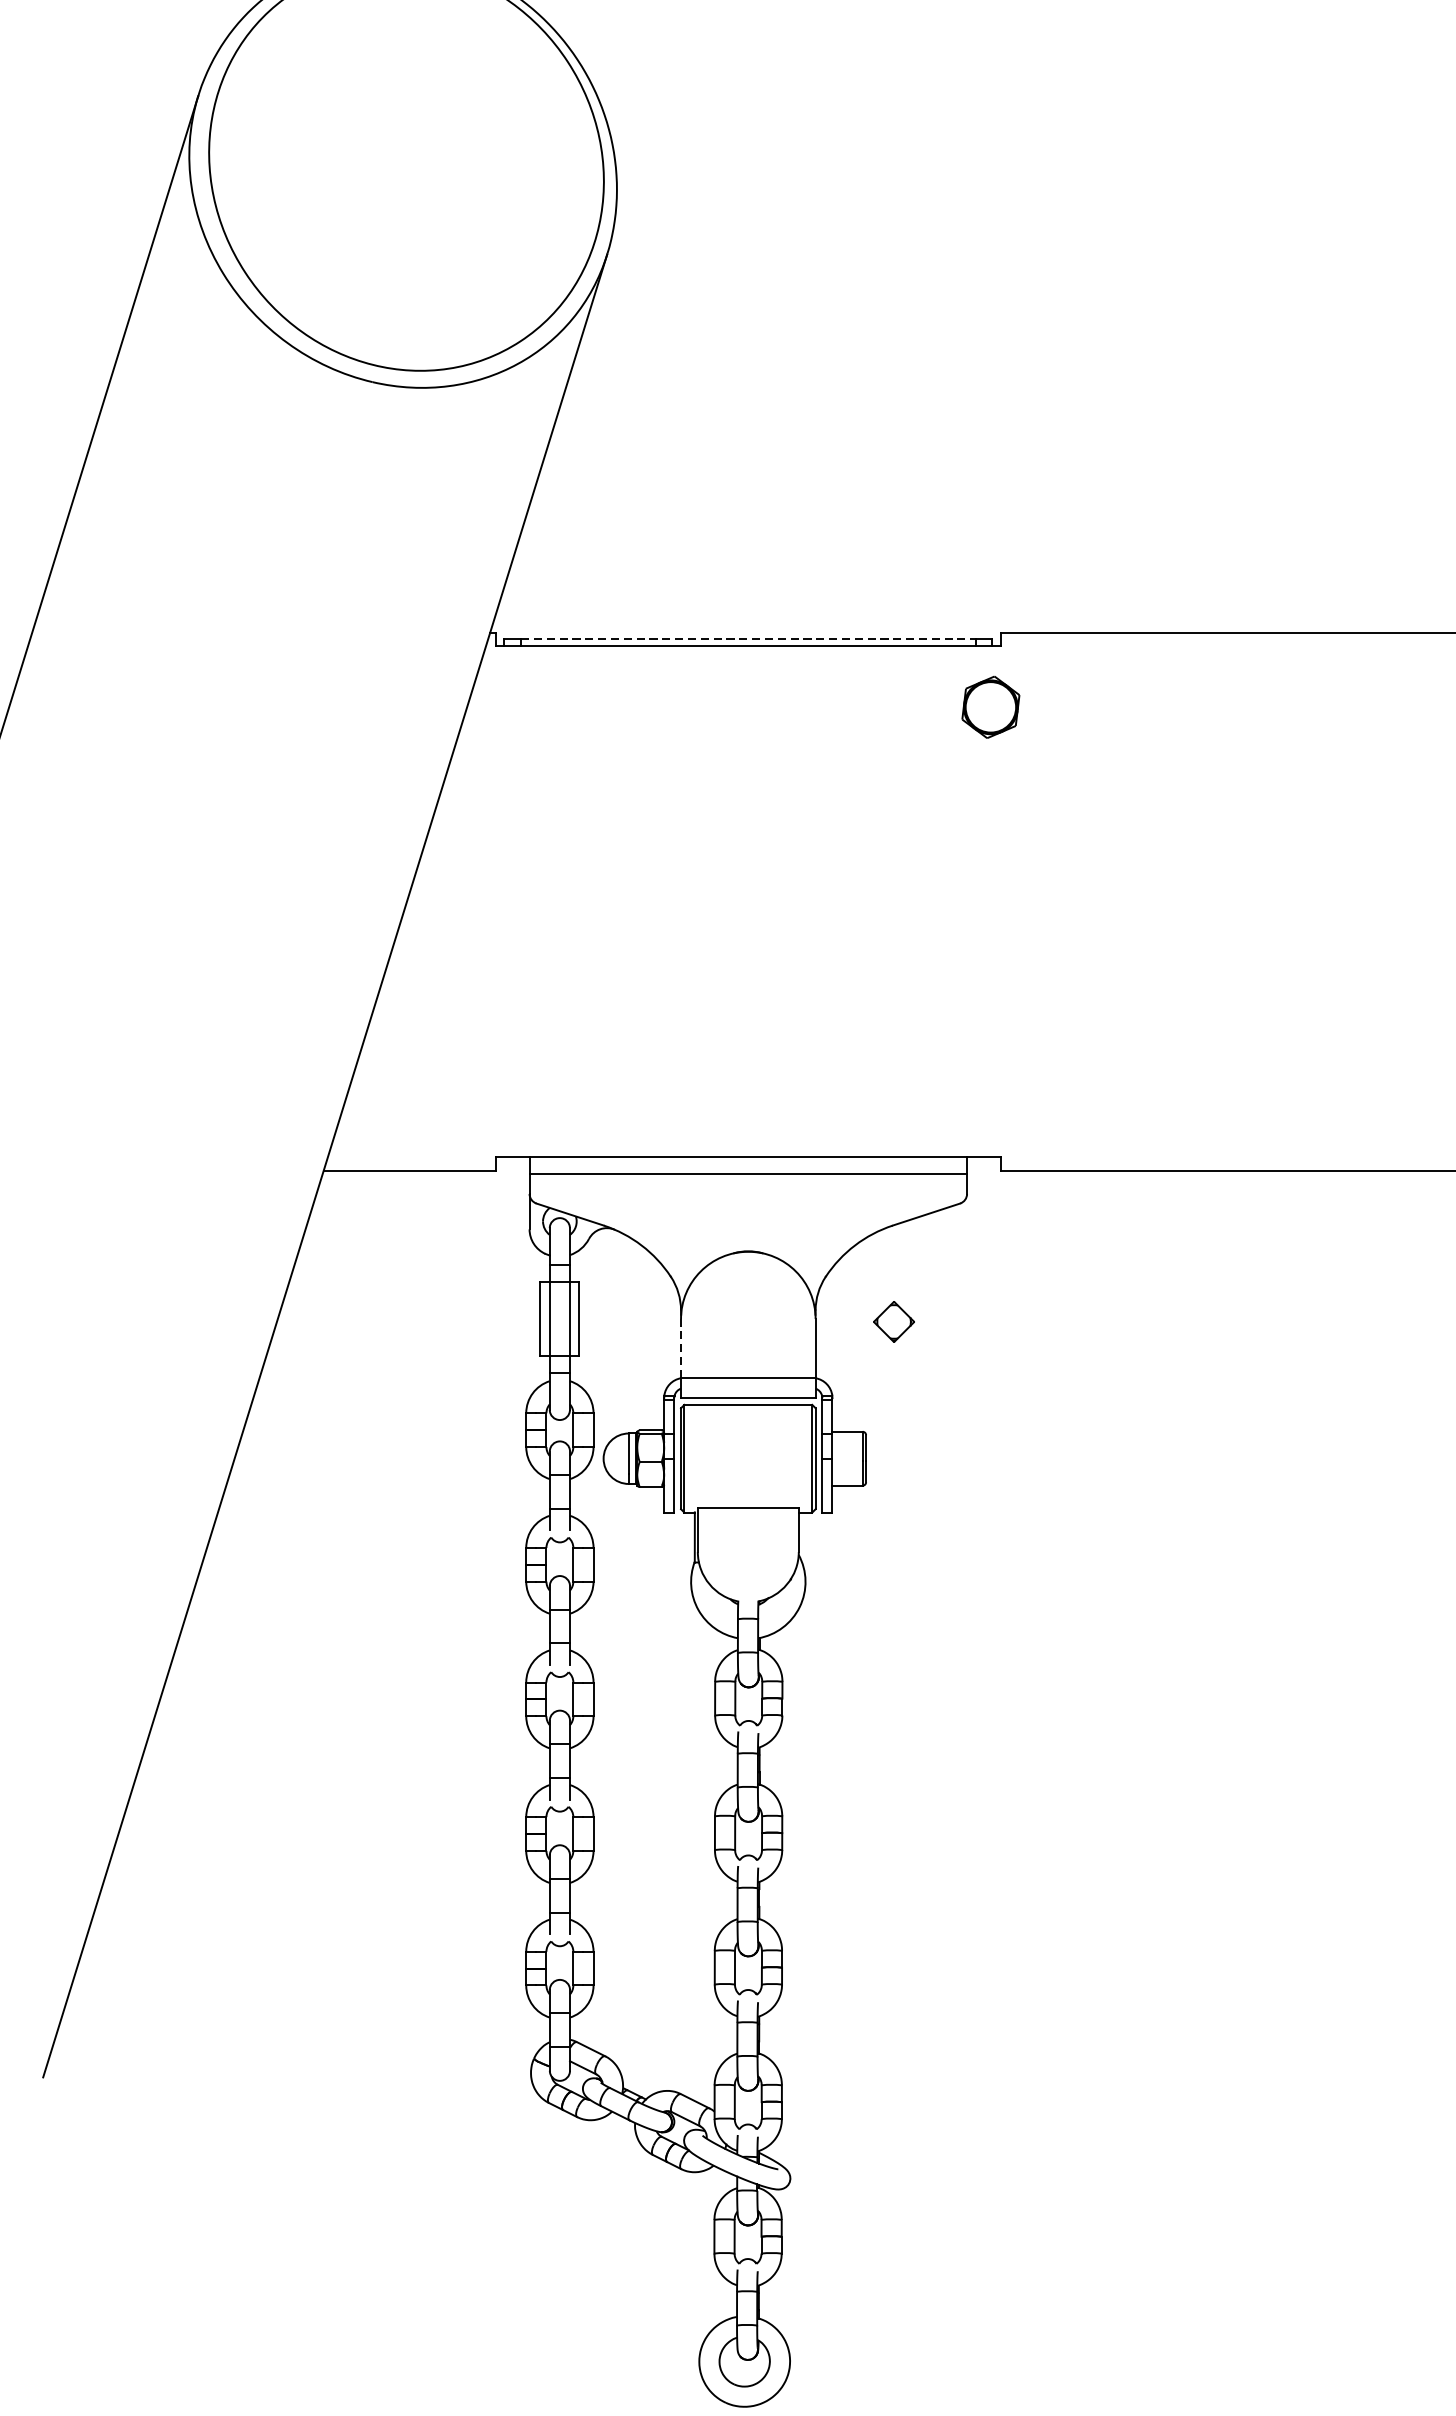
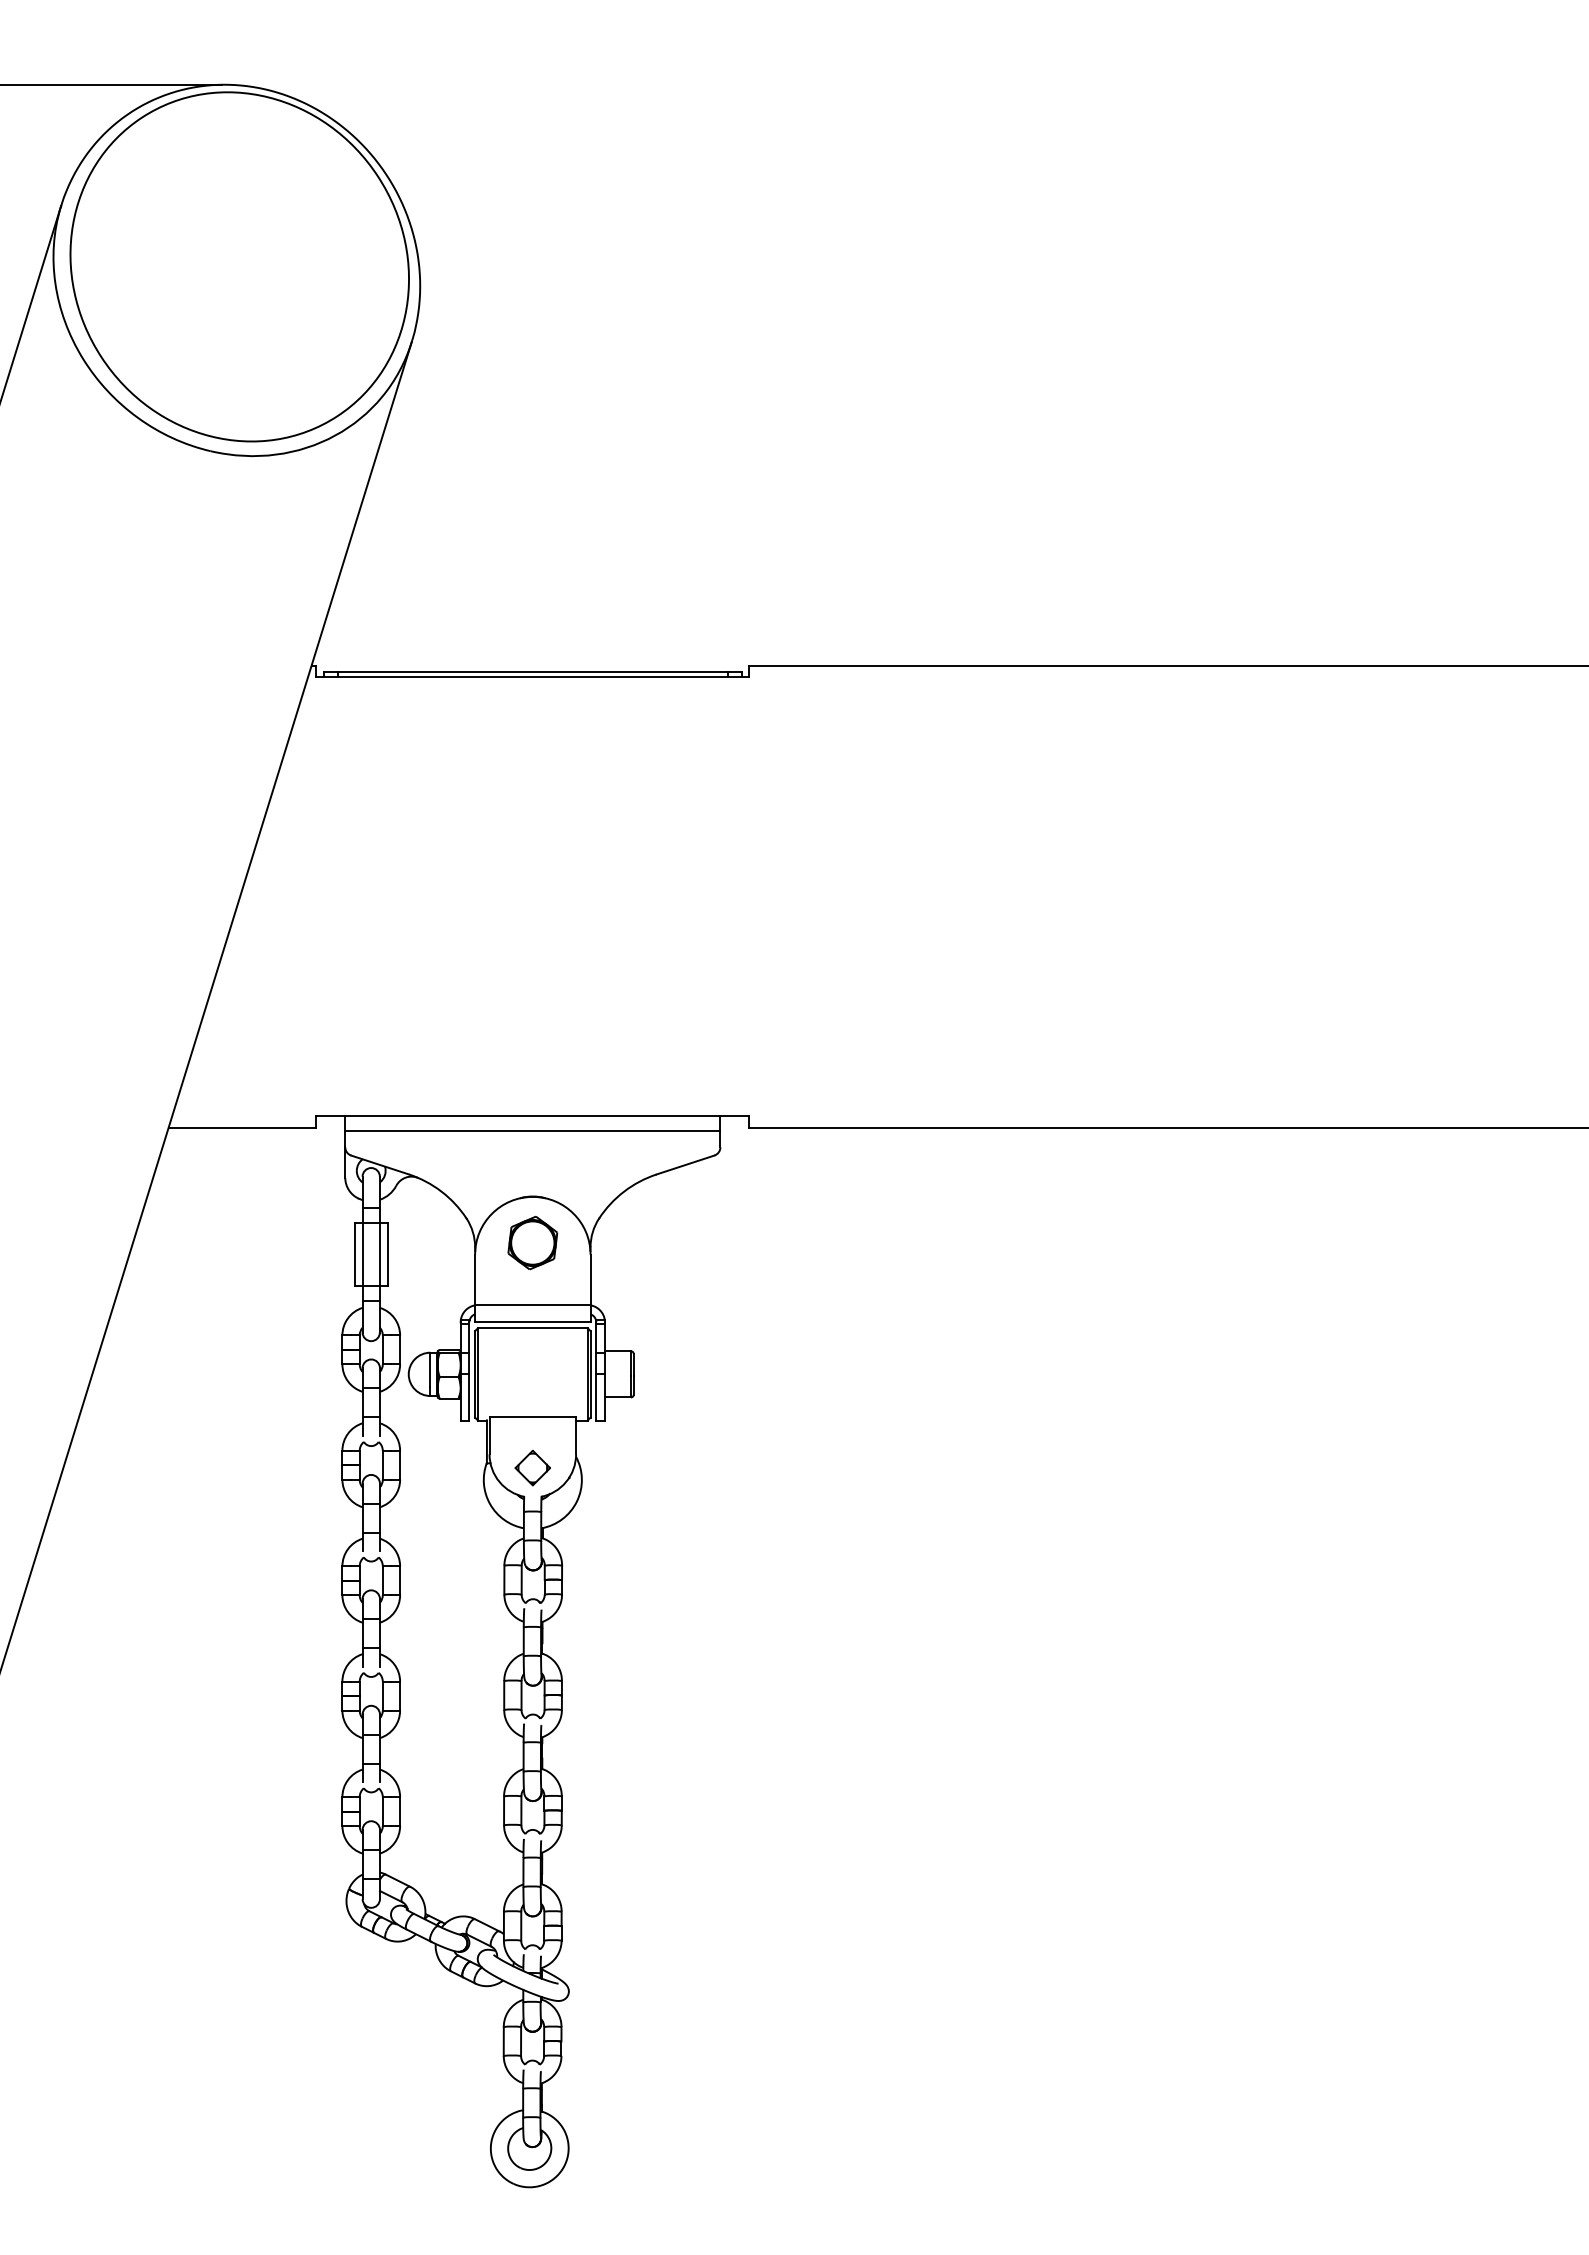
line: (747, 639) -> (532, 671), dashed -> solid
part: (990, 707) -> (532, 1243), moved
part: (893, 1322) -> (532, 1468), moved
line: (681, 1348) -> (475, 1279), dashed -> solid

